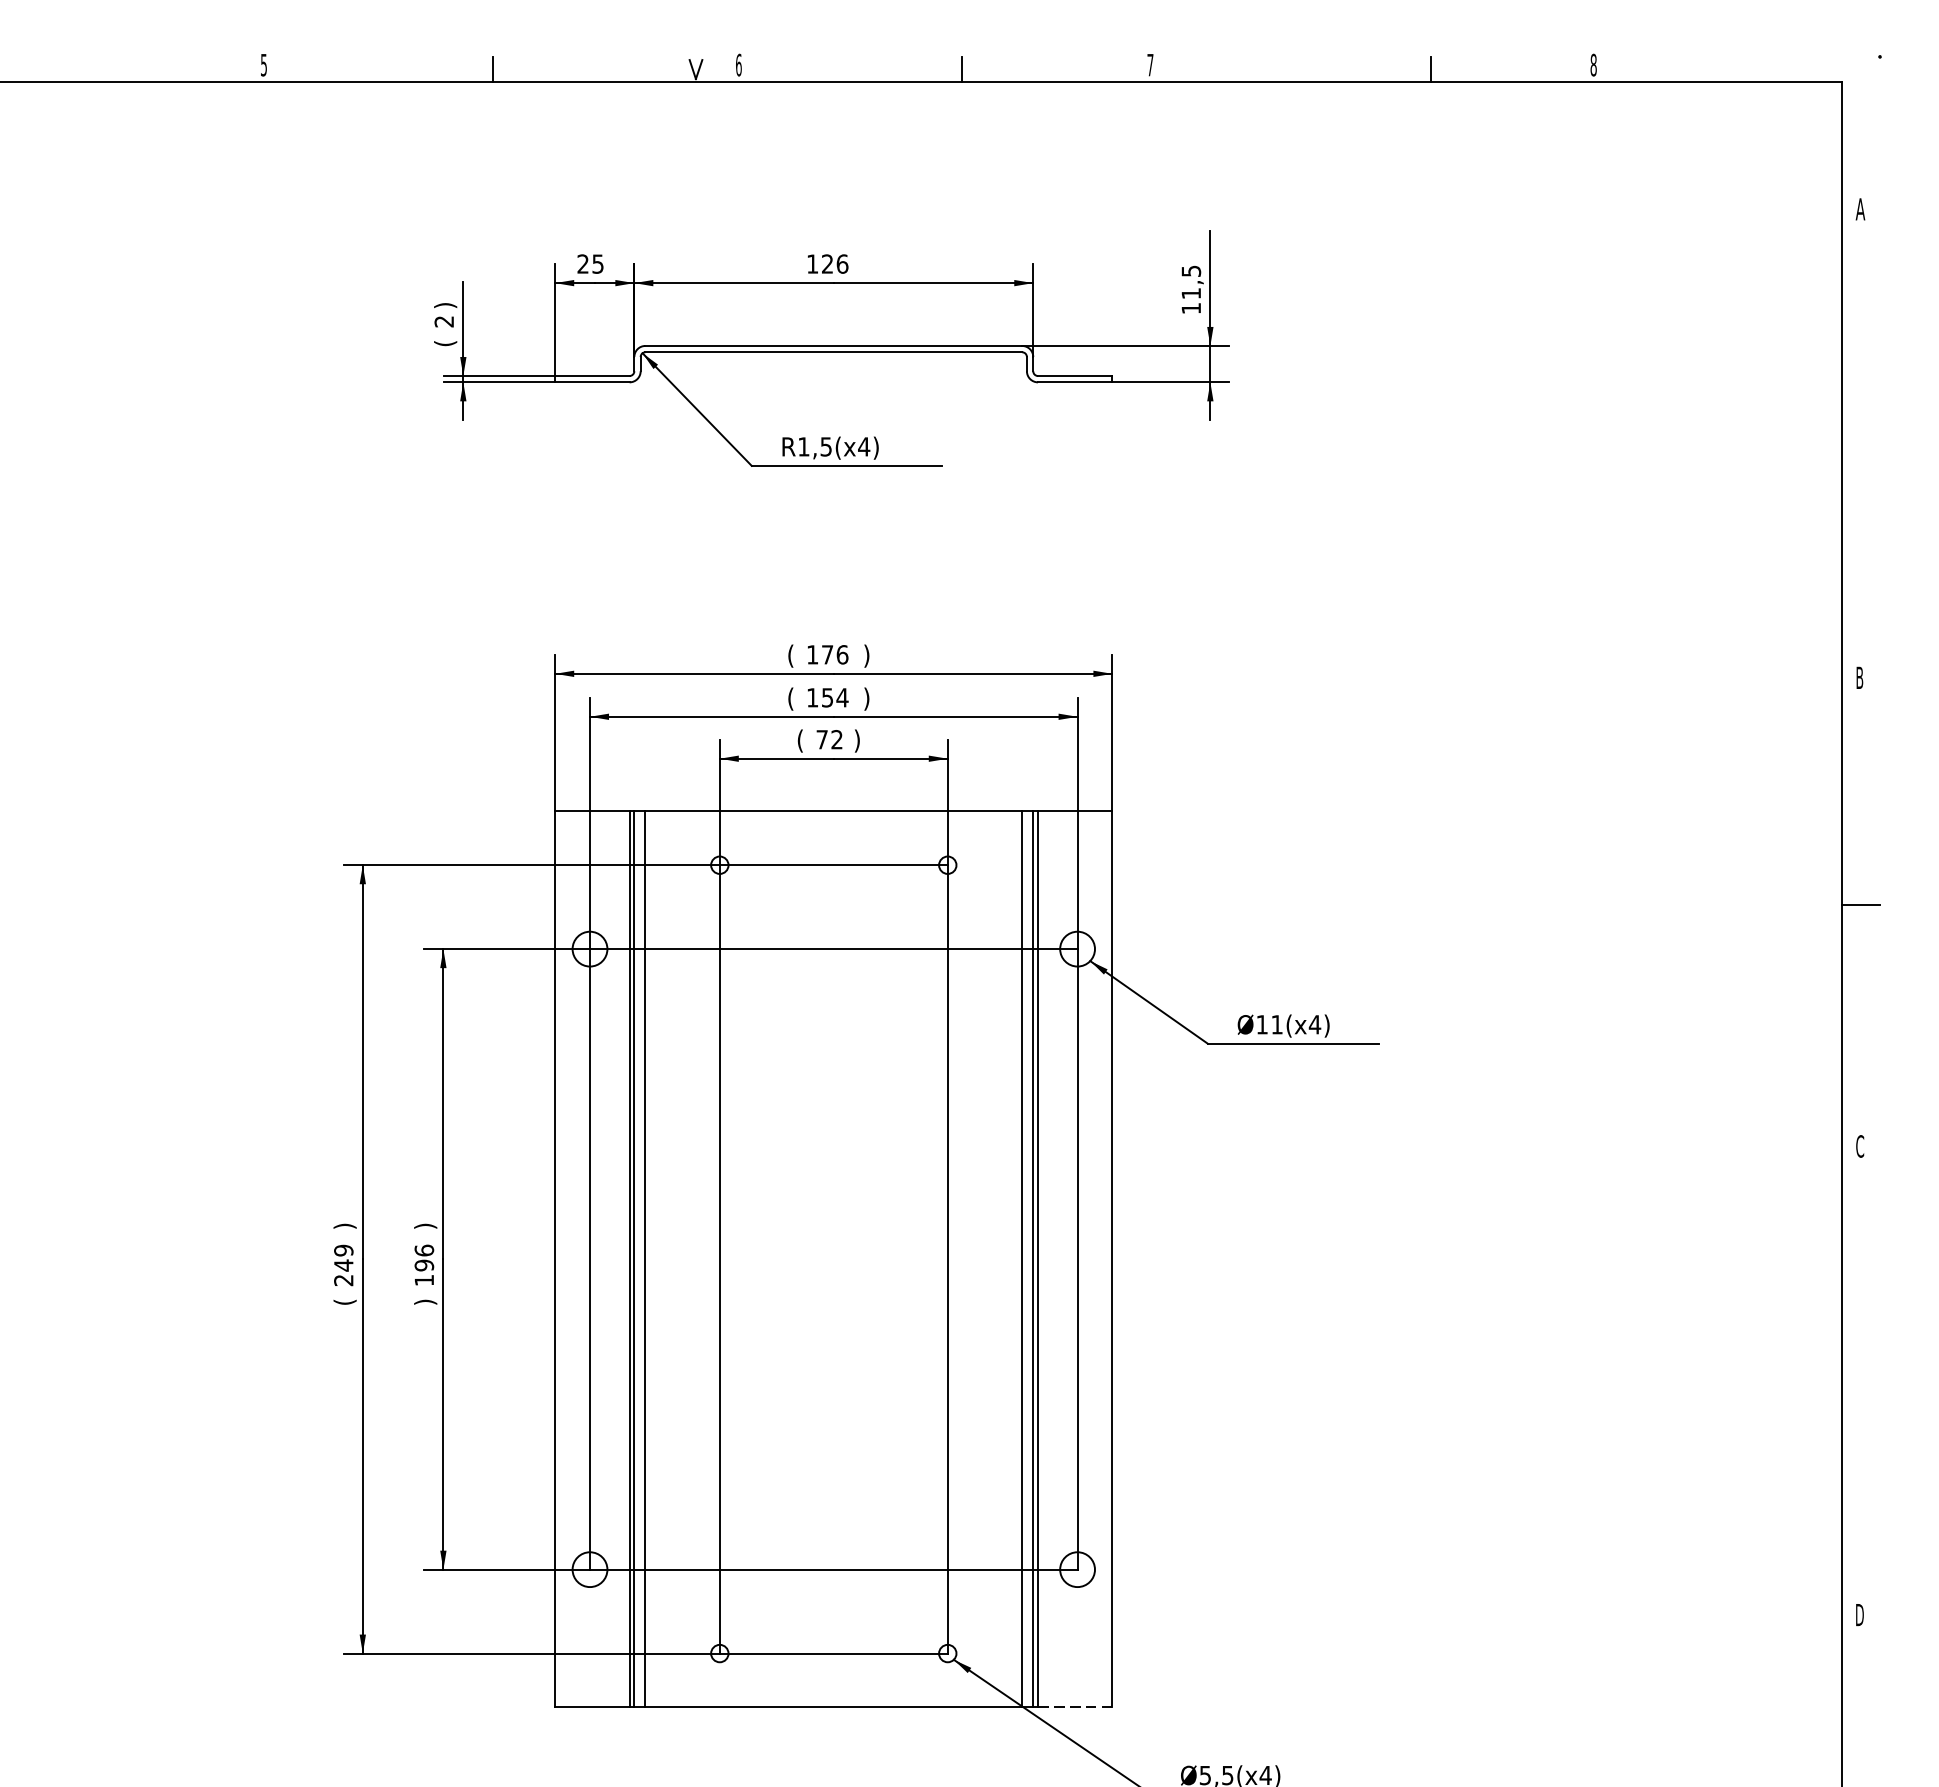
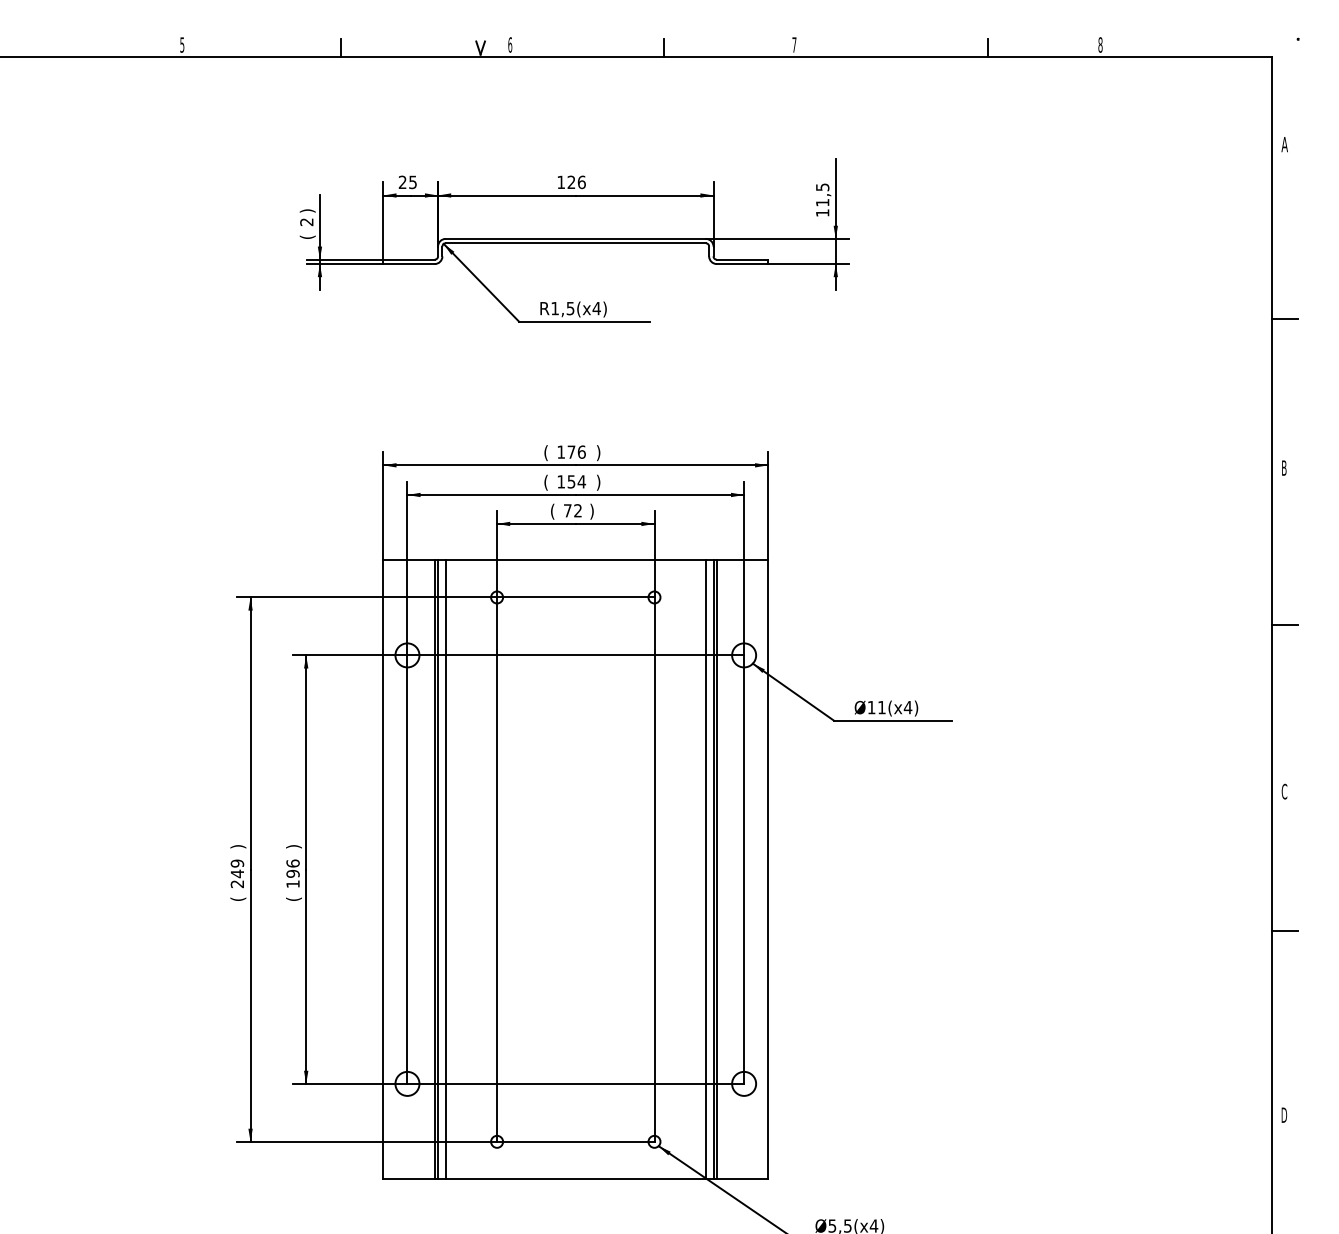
line: (1861, 462) -> (1285, 319), added
text: (424, 1301) -> (293, 898), ) -> (
line: (1861, 1348) -> (1285, 931), added
line: (1075, 1708) -> (742, 1179), dashed -> solid

